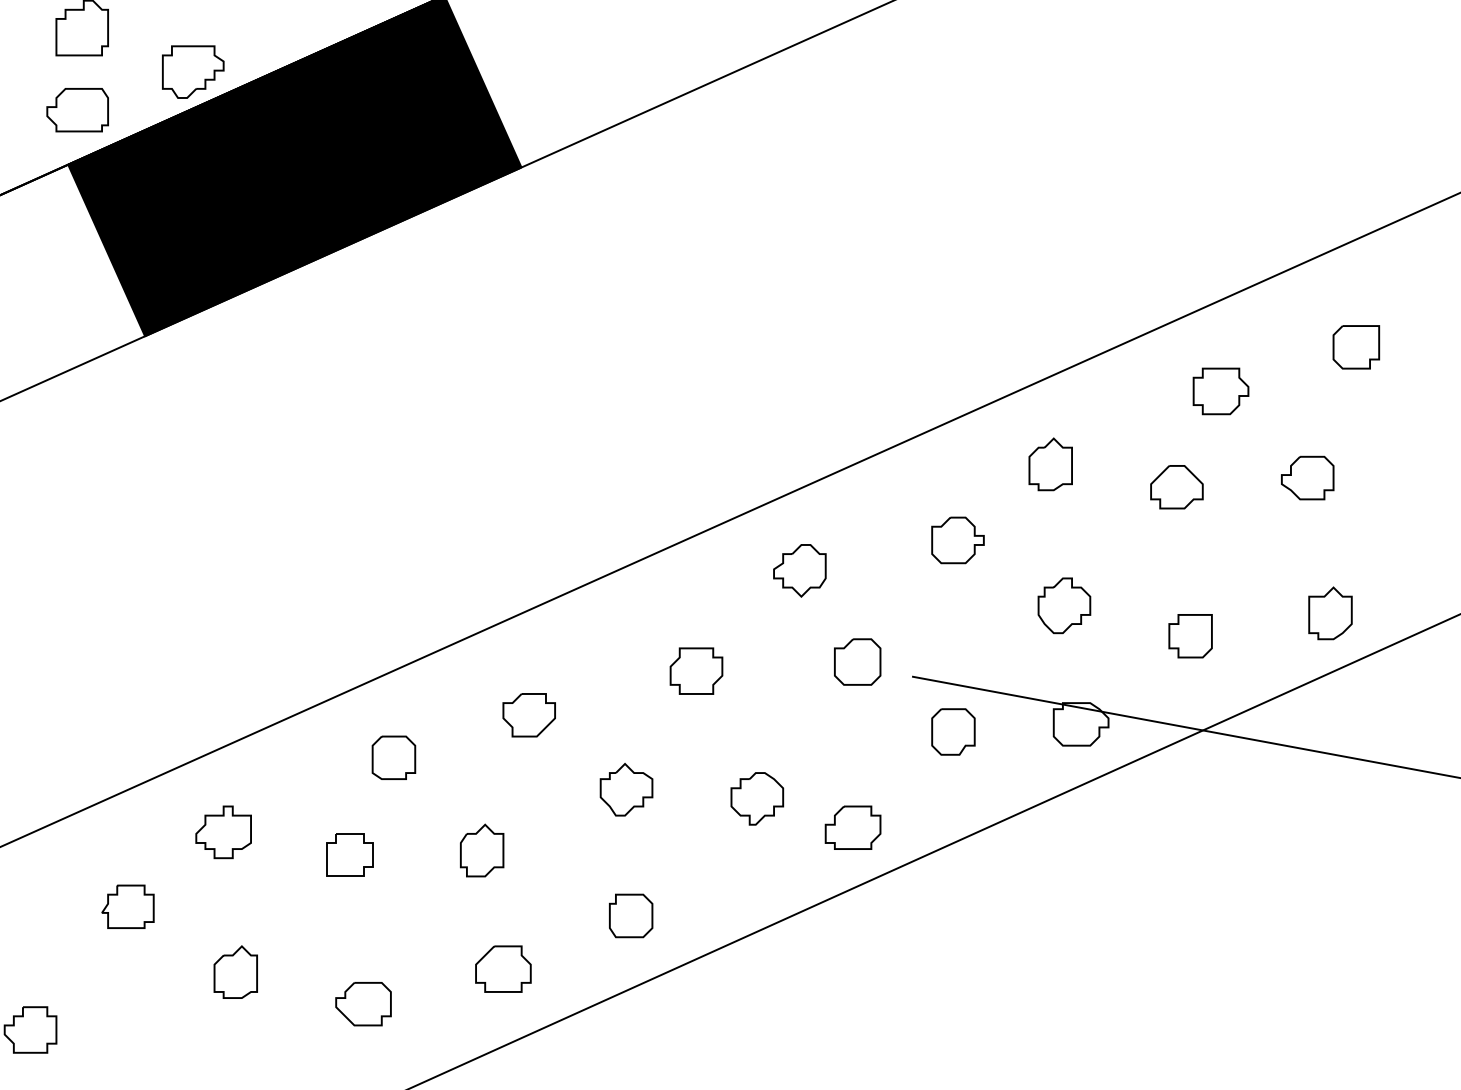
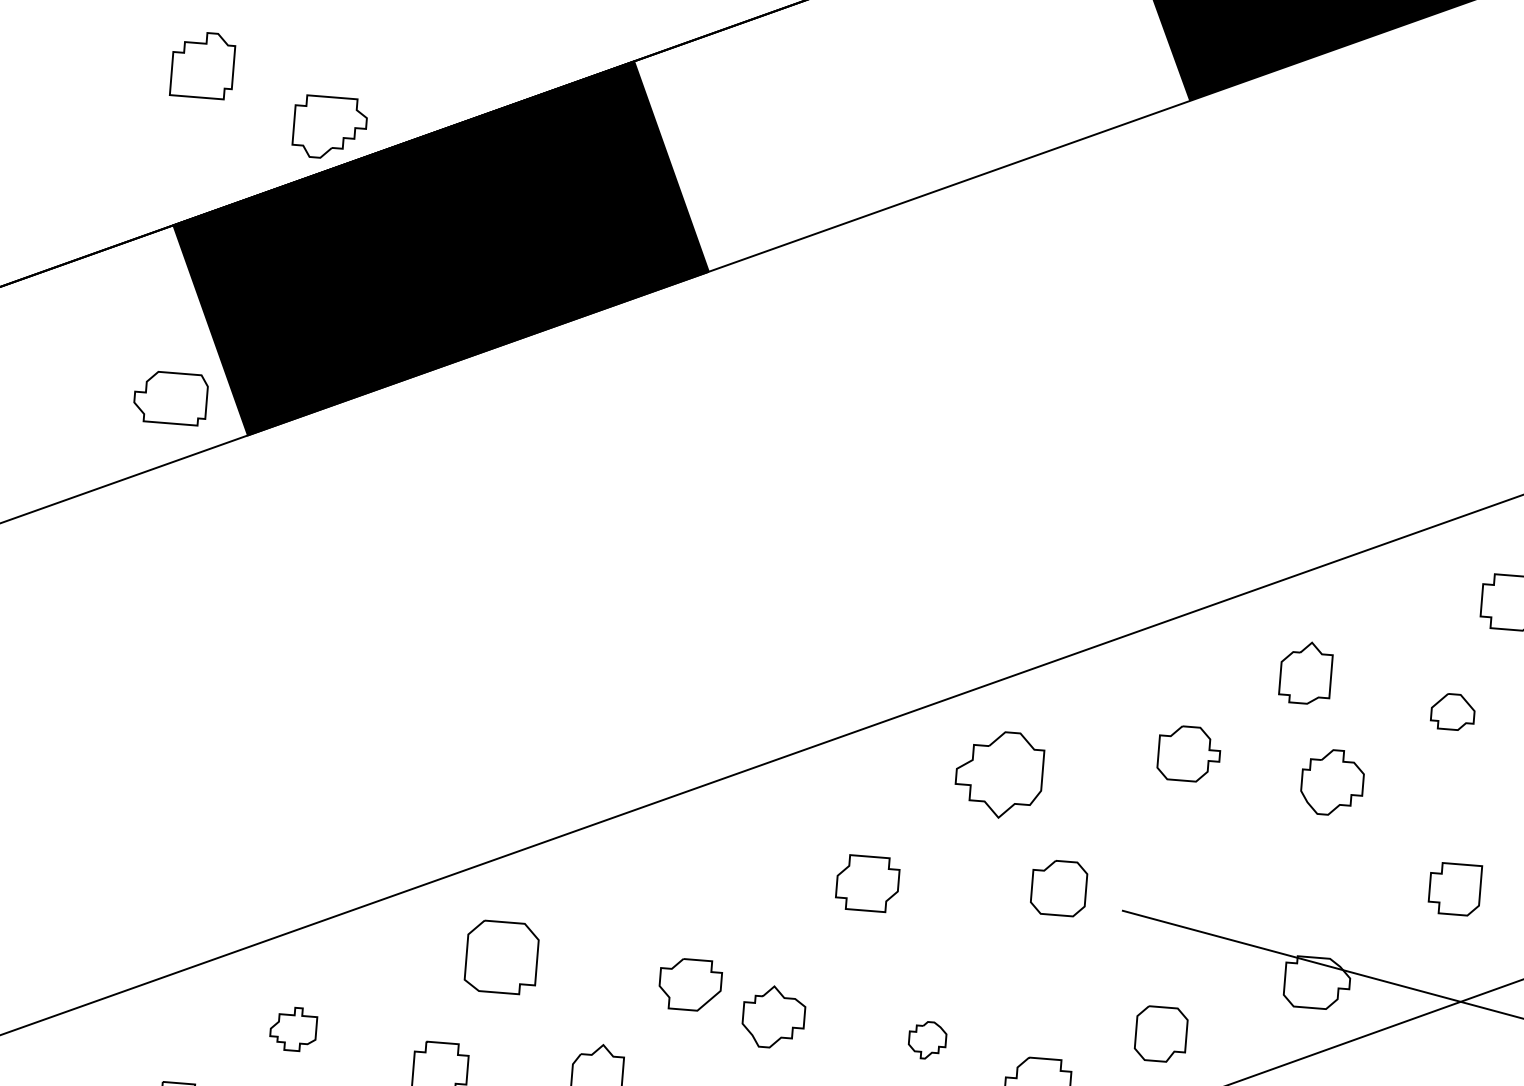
part: (77, 110) -> (170, 398), moved
part: (1176, 487) -> (1452, 712), size x0.7
part: (799, 570) -> (999, 774), size x1.4
part: (1064, 605) -> (1332, 782), moved
part: (528, 715) -> (689, 985), moved
part: (953, 731) -> (1161, 1033), moved
part: (393, 757) -> (501, 956), size x1.4
part: (757, 798) -> (927, 1039), size x0.6
part: (223, 832) -> (293, 1029), size x0.7

